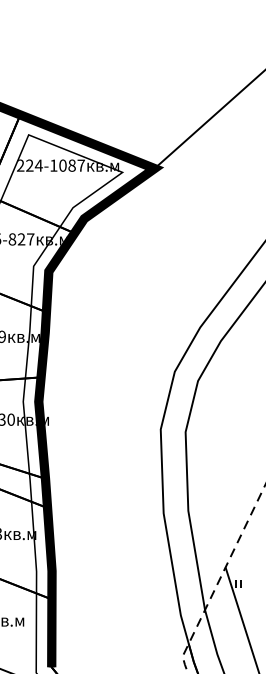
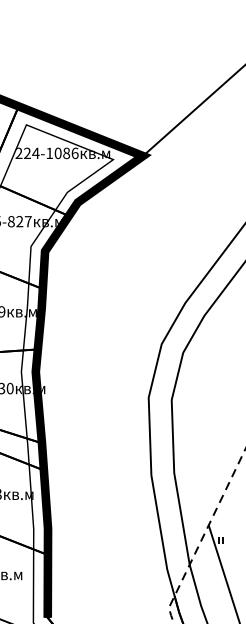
text: (80, 165) -> (74, 153), 224-1087 -> 224-1086

